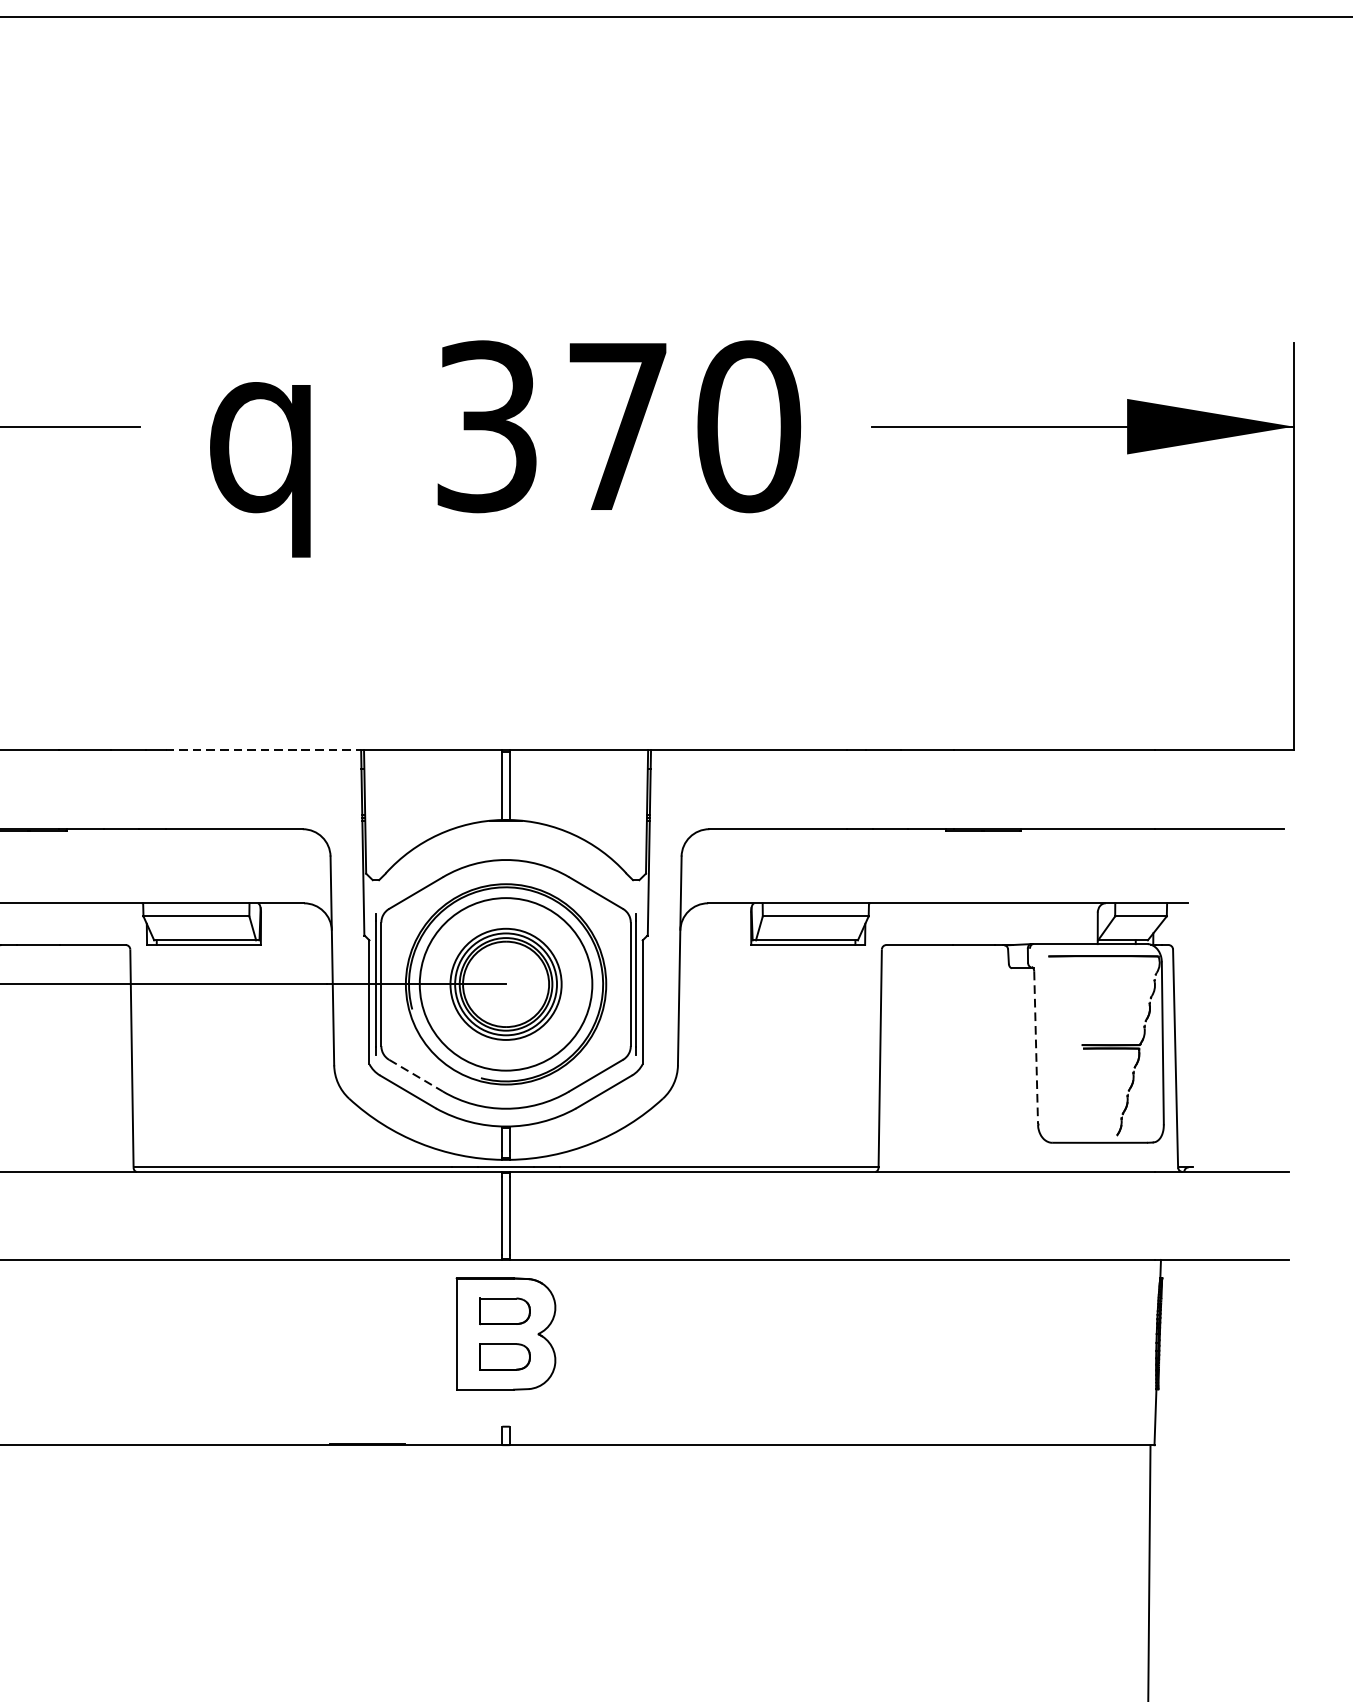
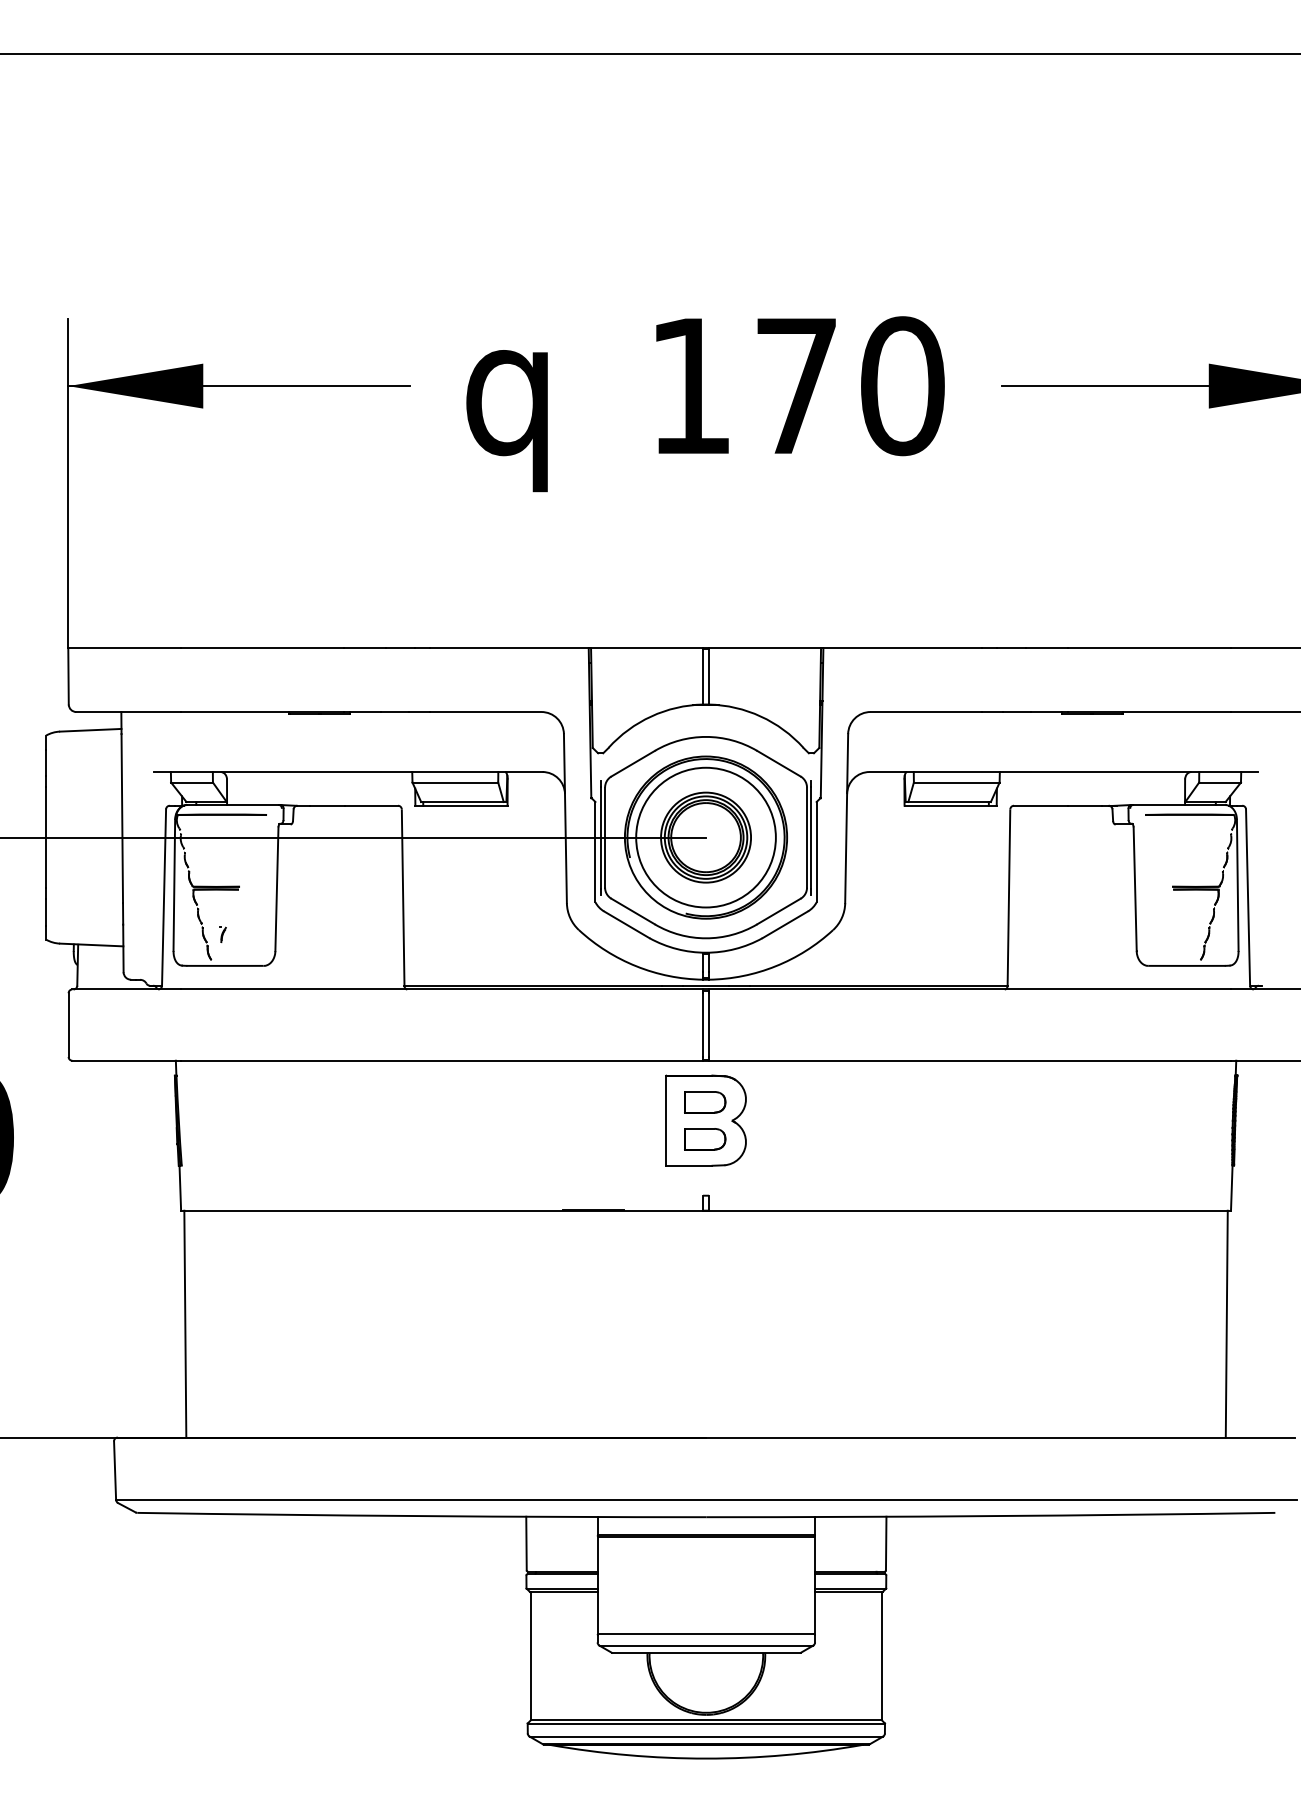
text: (486, 427) -> (690, 386), 370 -> 170
line: (264, 750) -> (510, 648), dashed -> solid
line: (1036, 1048) -> (1135, 889), dashed -> solid
line: (416, 1075) -> (633, 911), dashed -> solid

